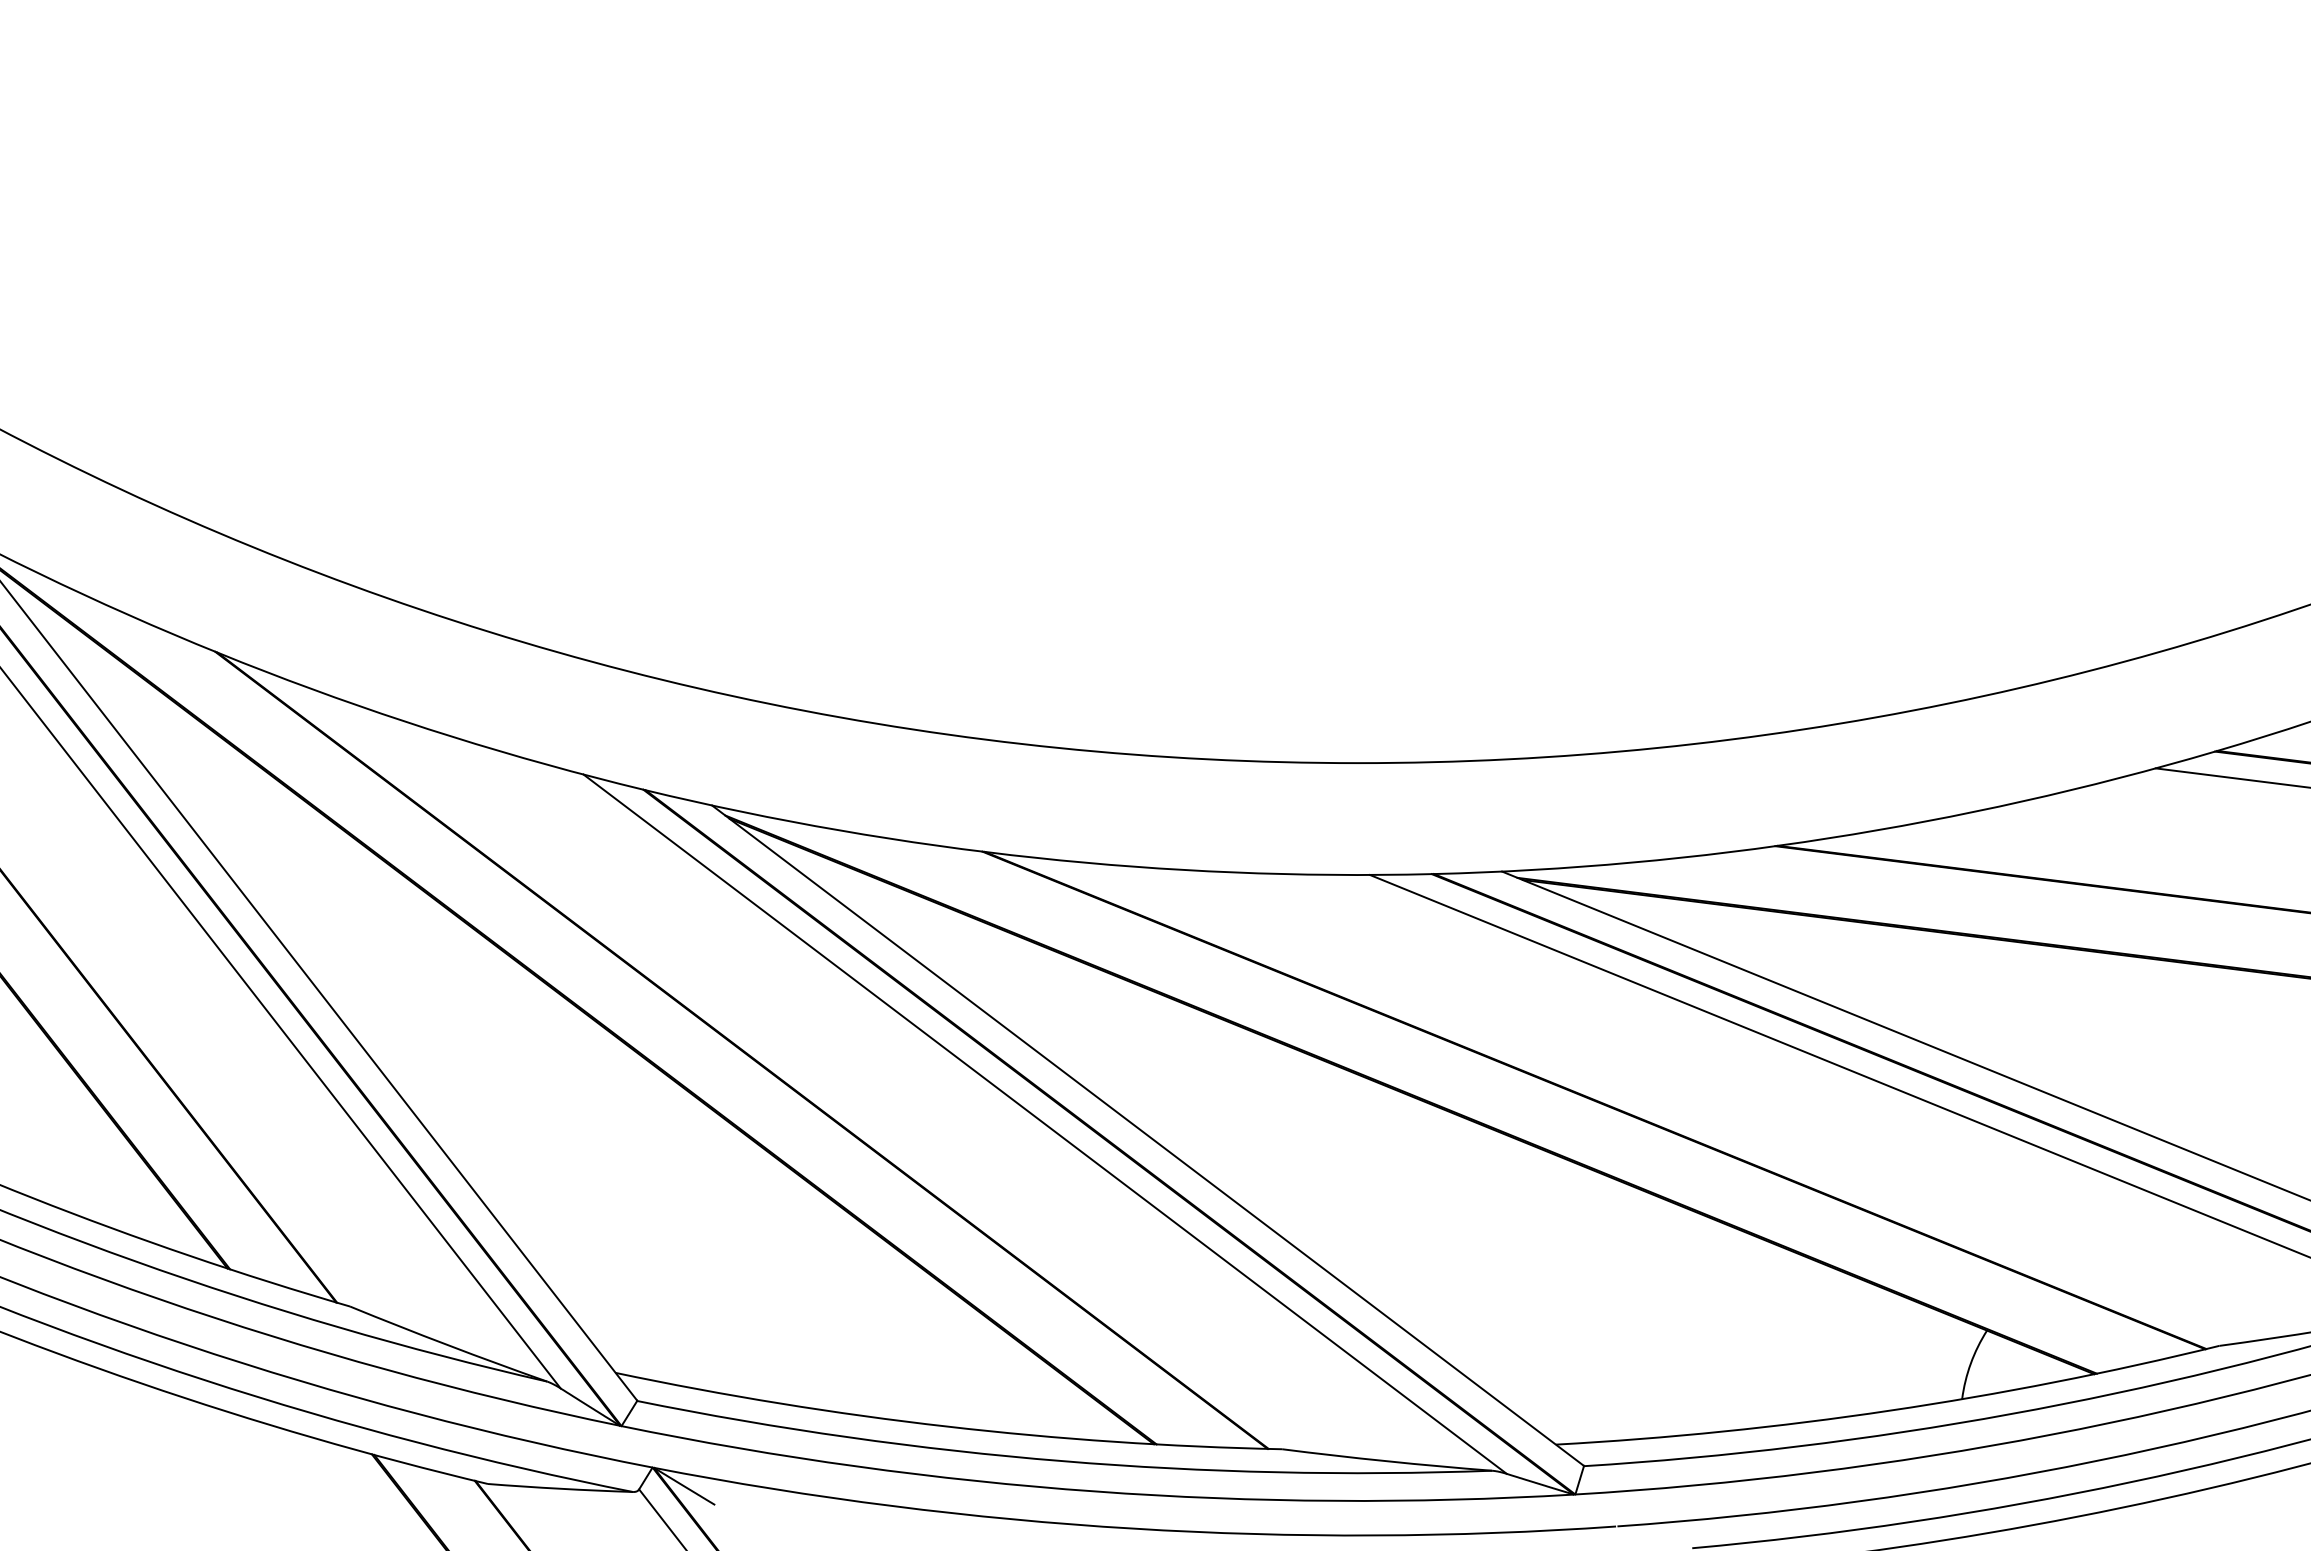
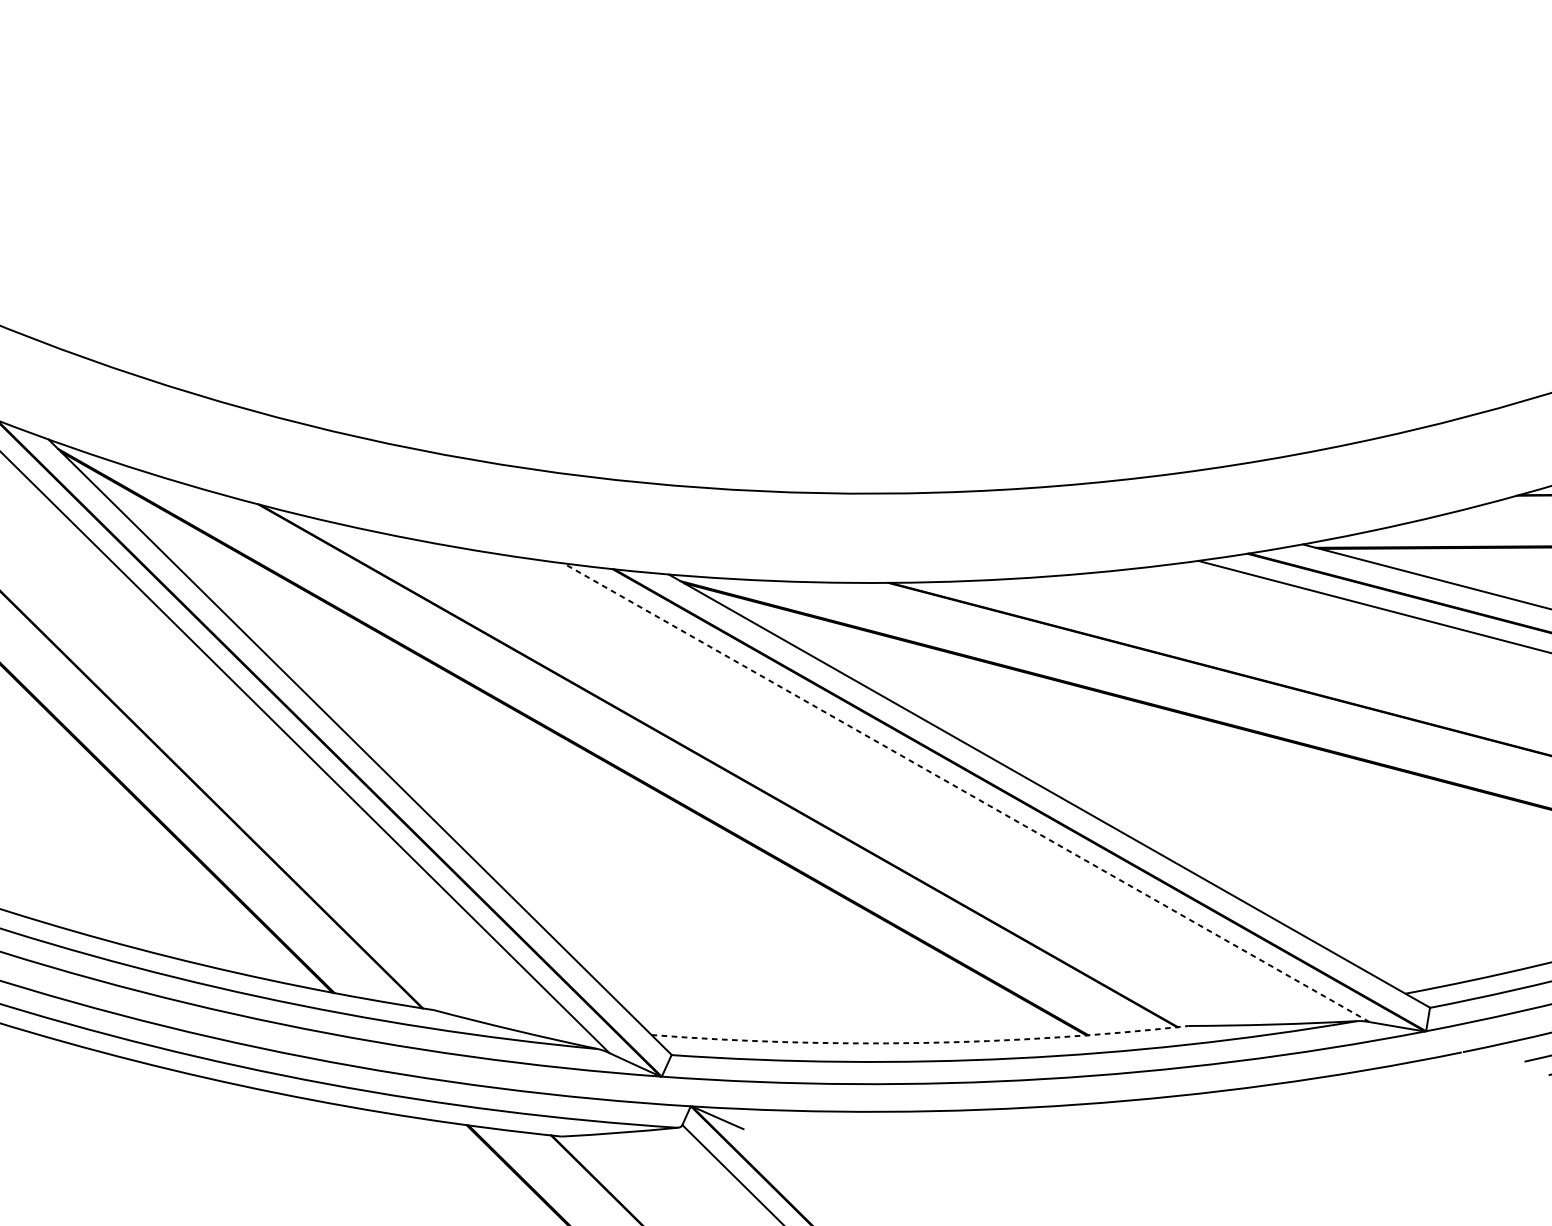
line: (1044, 1123) -> (965, 792), solid -> dashed
arc: (947, 1426) -> (920, 1042), solid -> dashed

